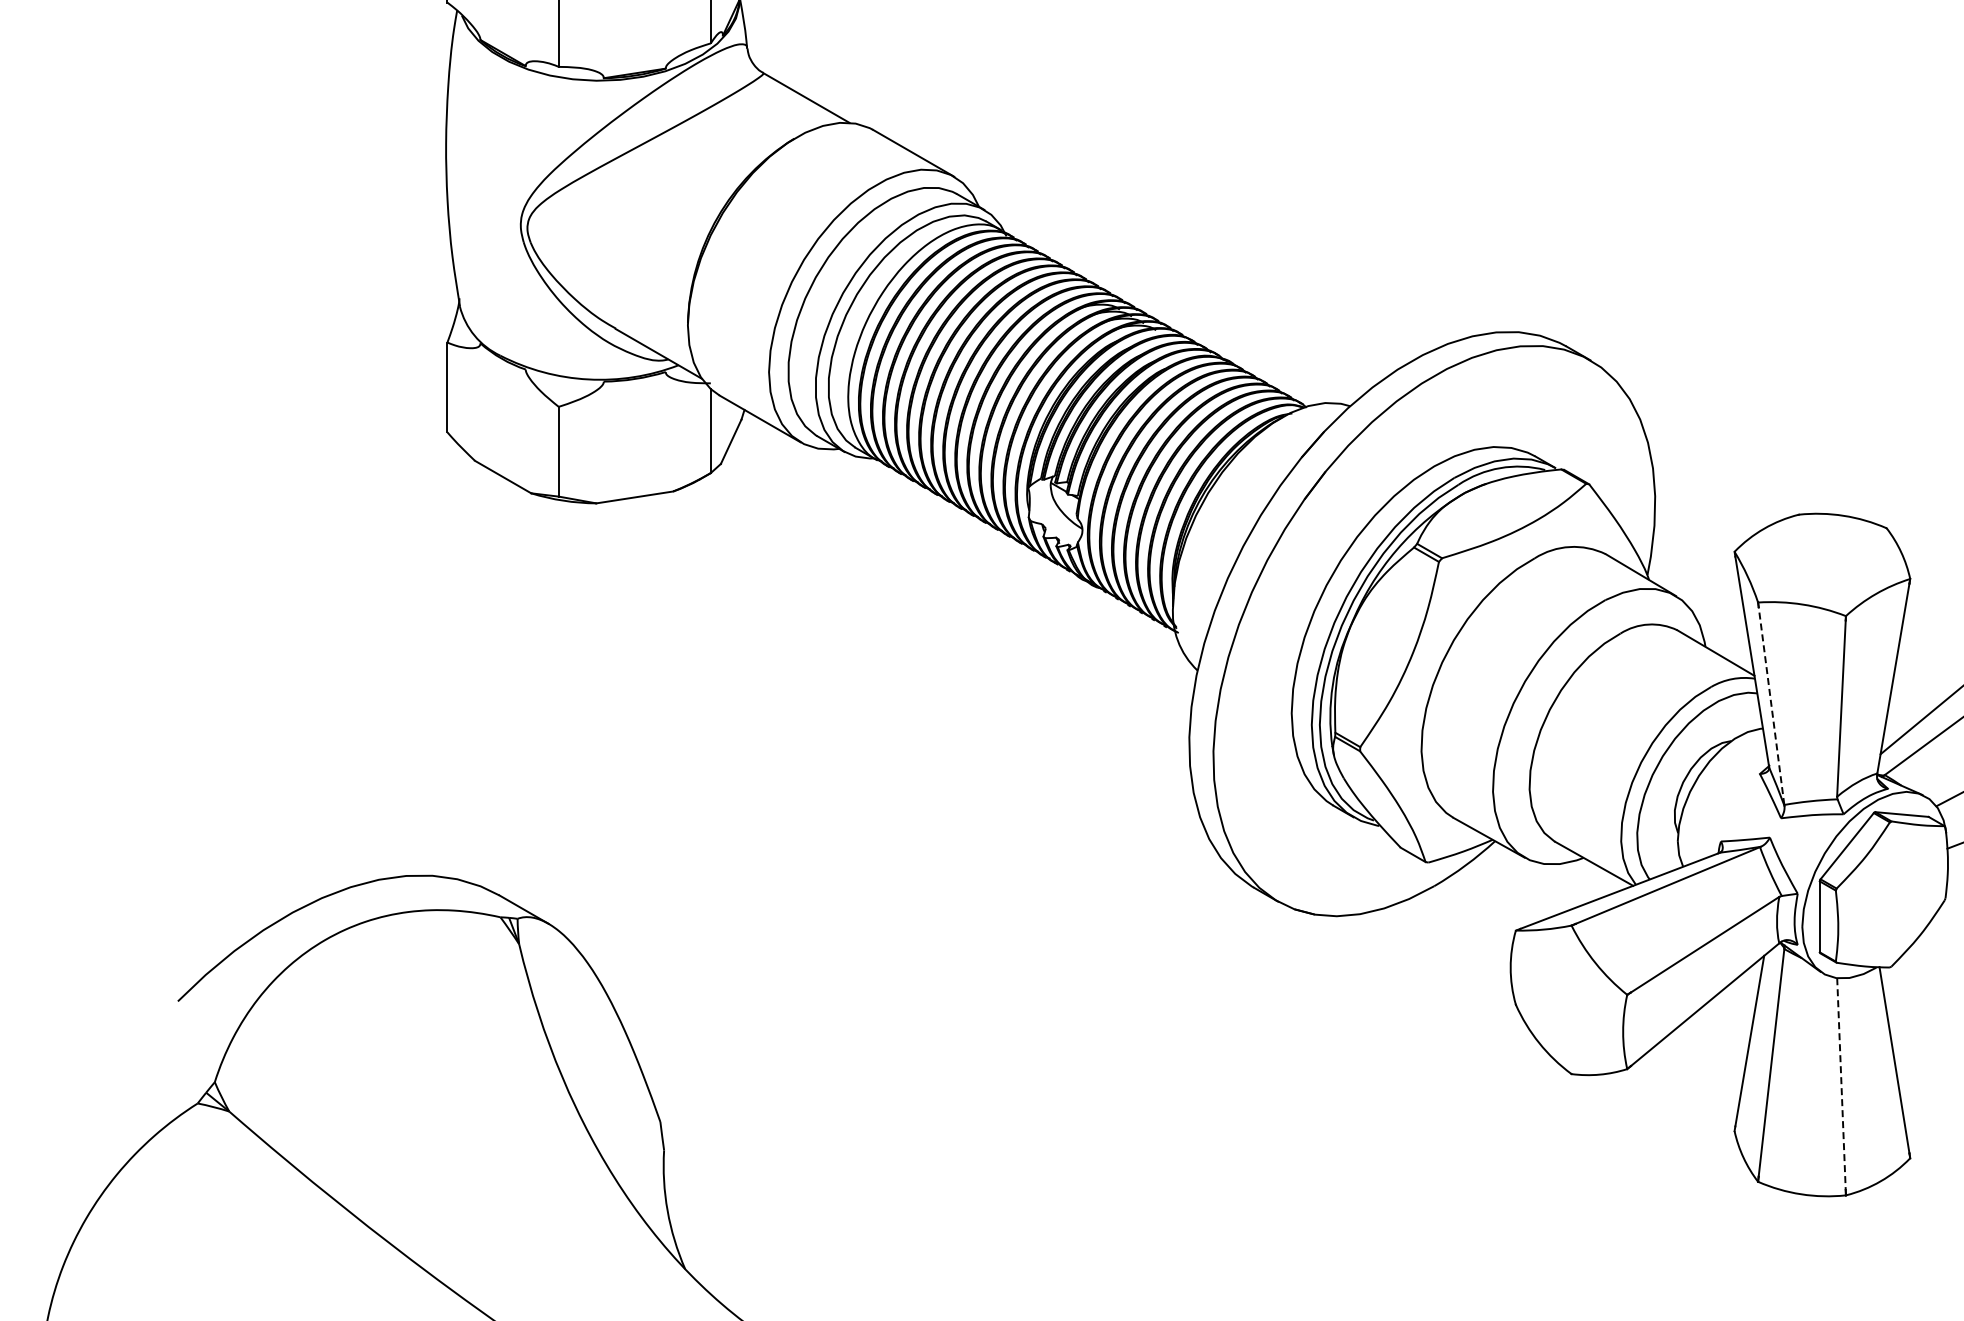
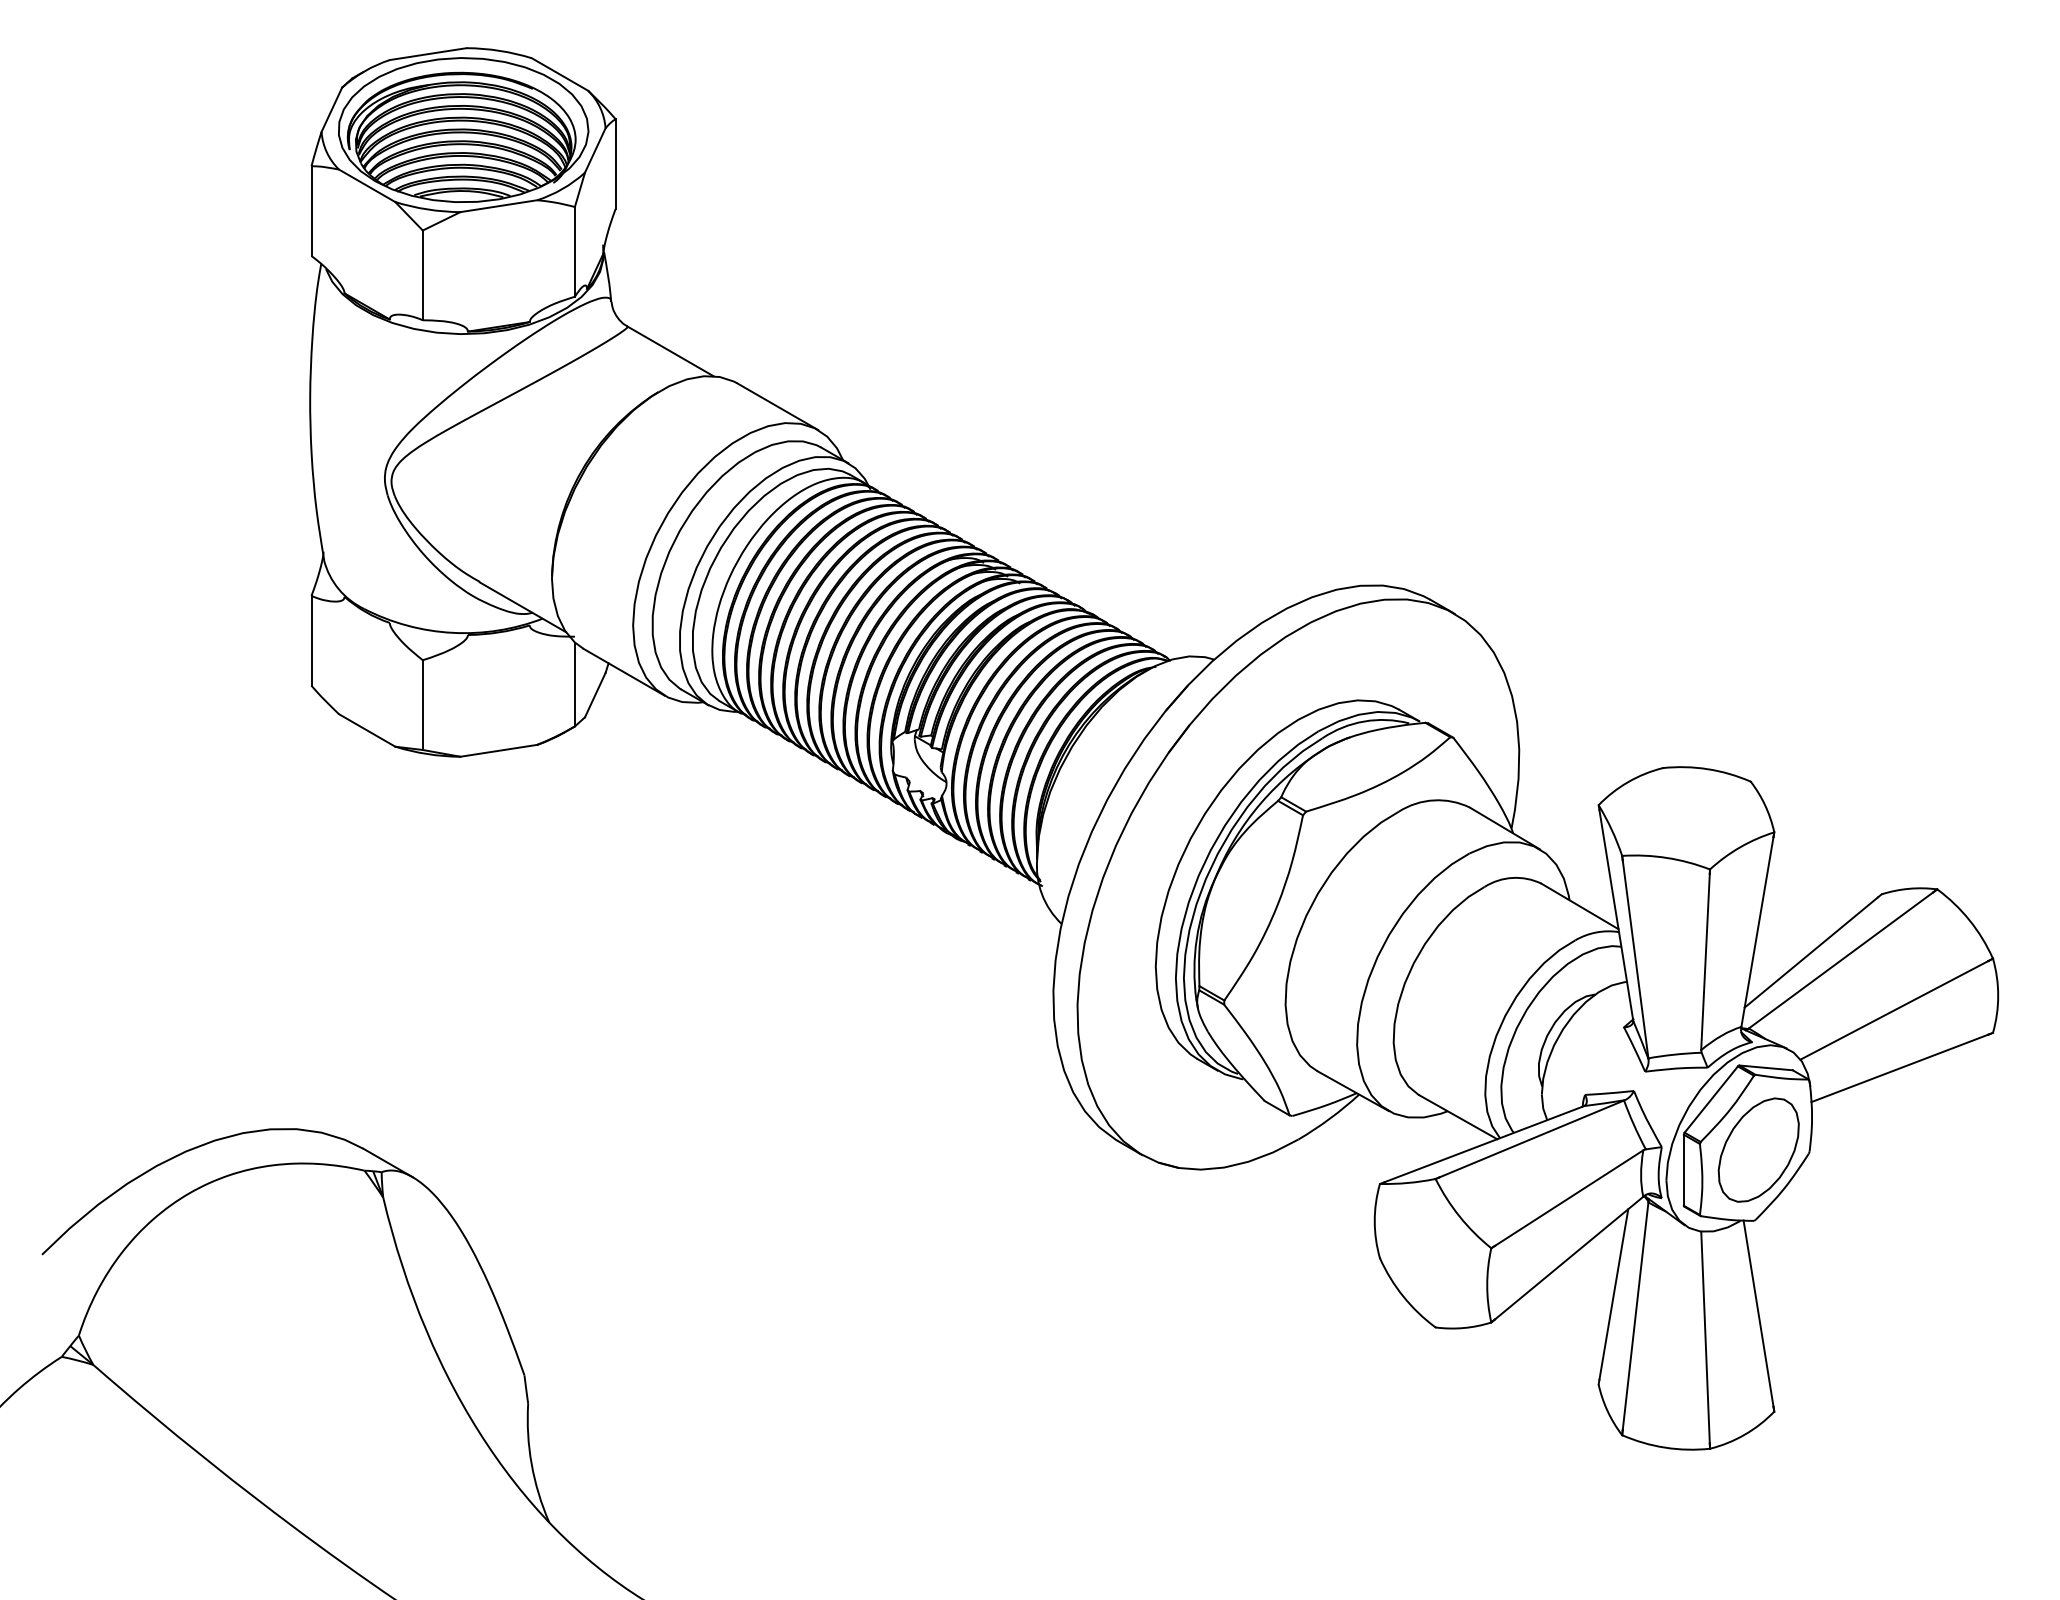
line: (1771, 706) -> (1635, 959), dashed -> solid
part: (1894, 896) -> (1758, 1149), added
line: (1841, 1085) -> (1705, 1338), dashed -> solid

